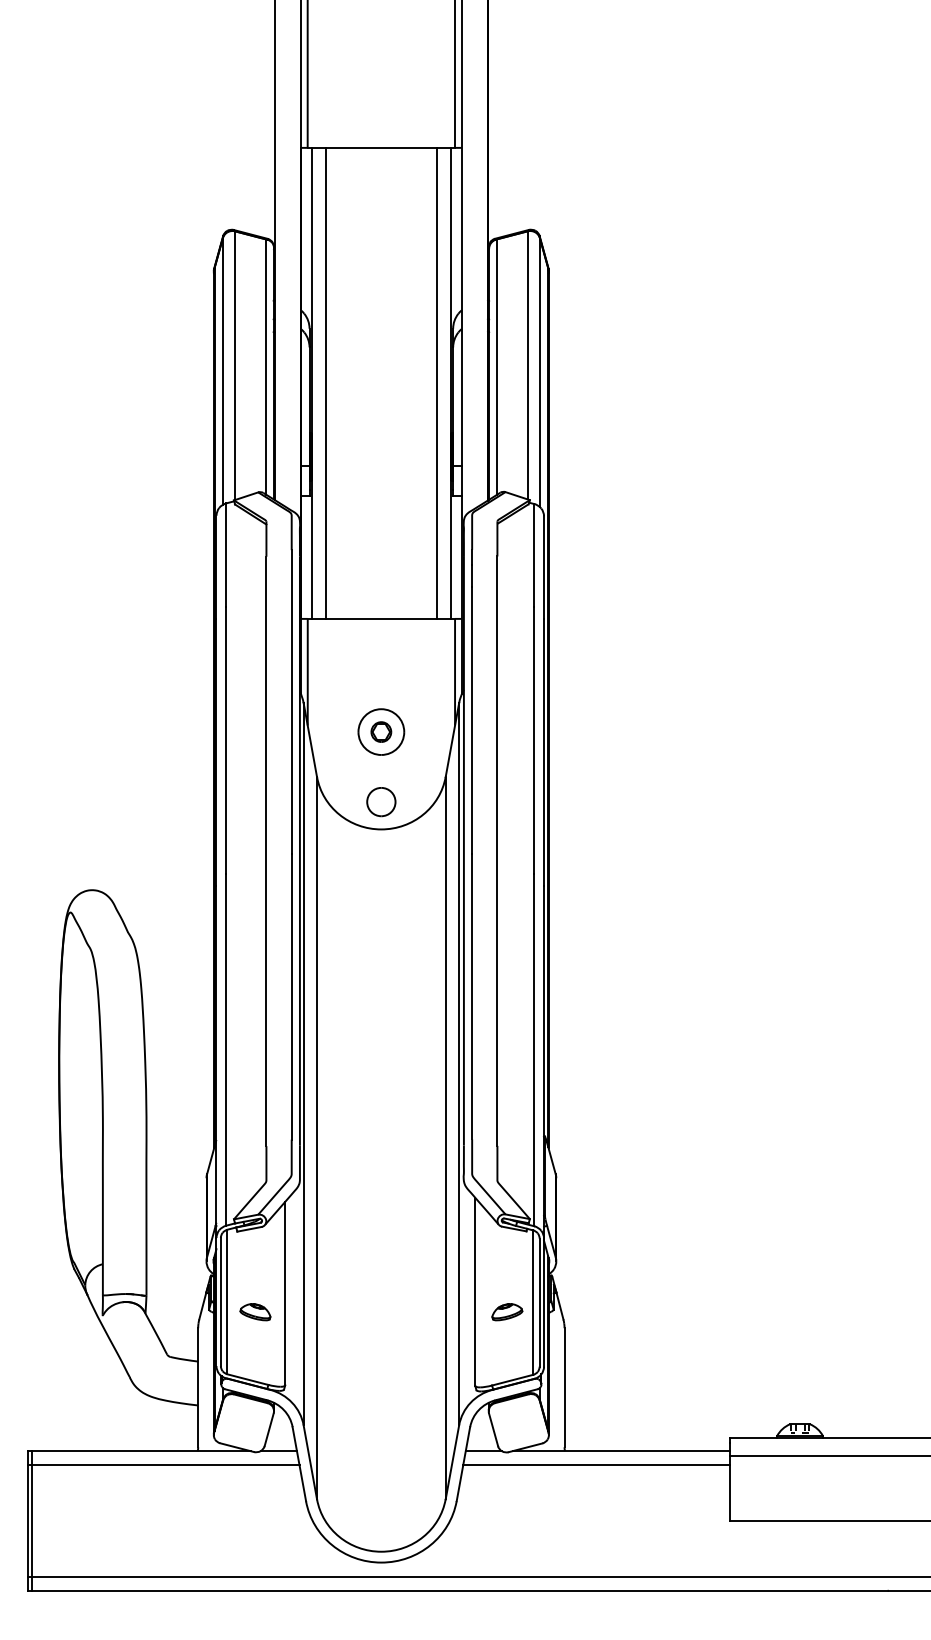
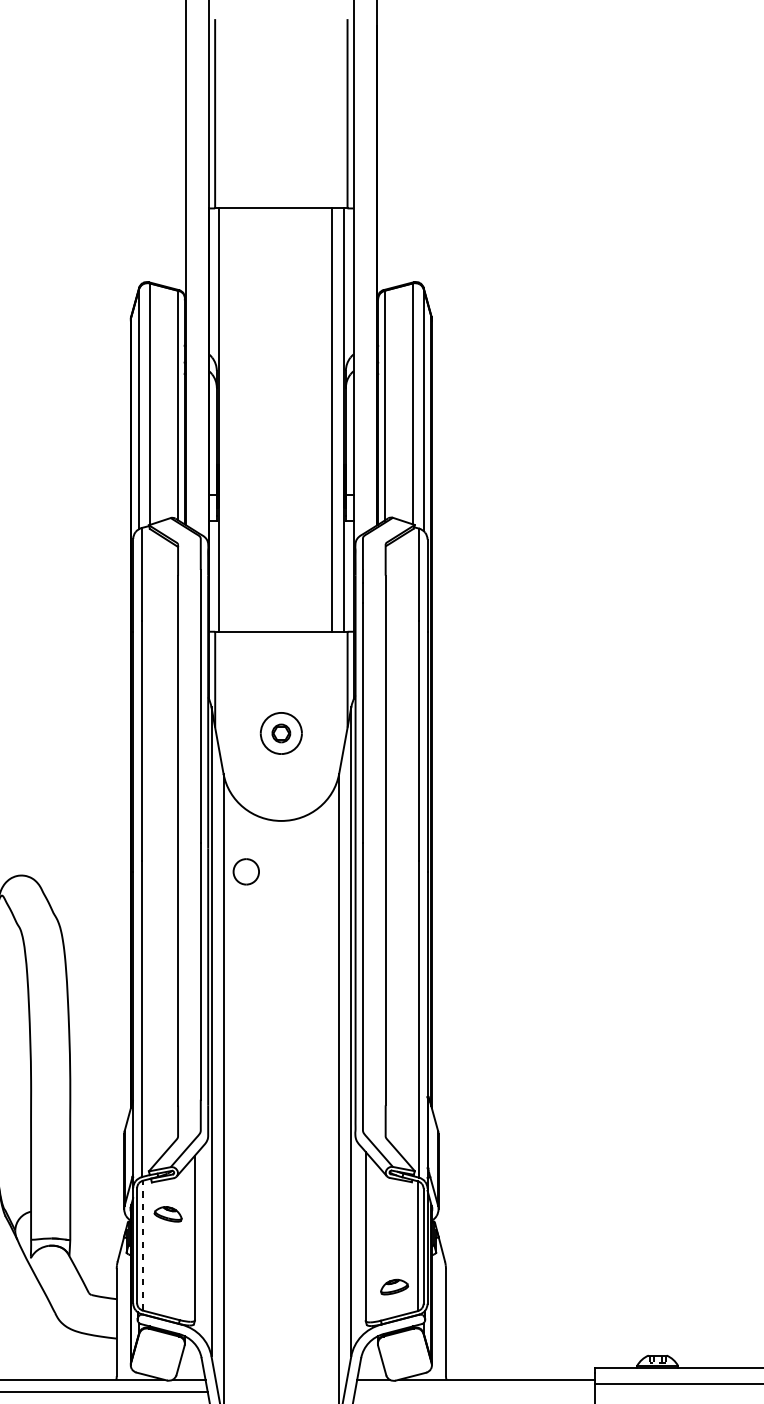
line: (325, 382) -> (231, 419), removed
part: (381, 802) -> (246, 872), moved
line: (227, 1301) -> (143, 1245), solid -> dashed
part: (255, 1312) -> (168, 1214), moved
part: (507, 1312) -> (394, 1287), moved
line: (596, 1465) -> (474, 1392), removed

